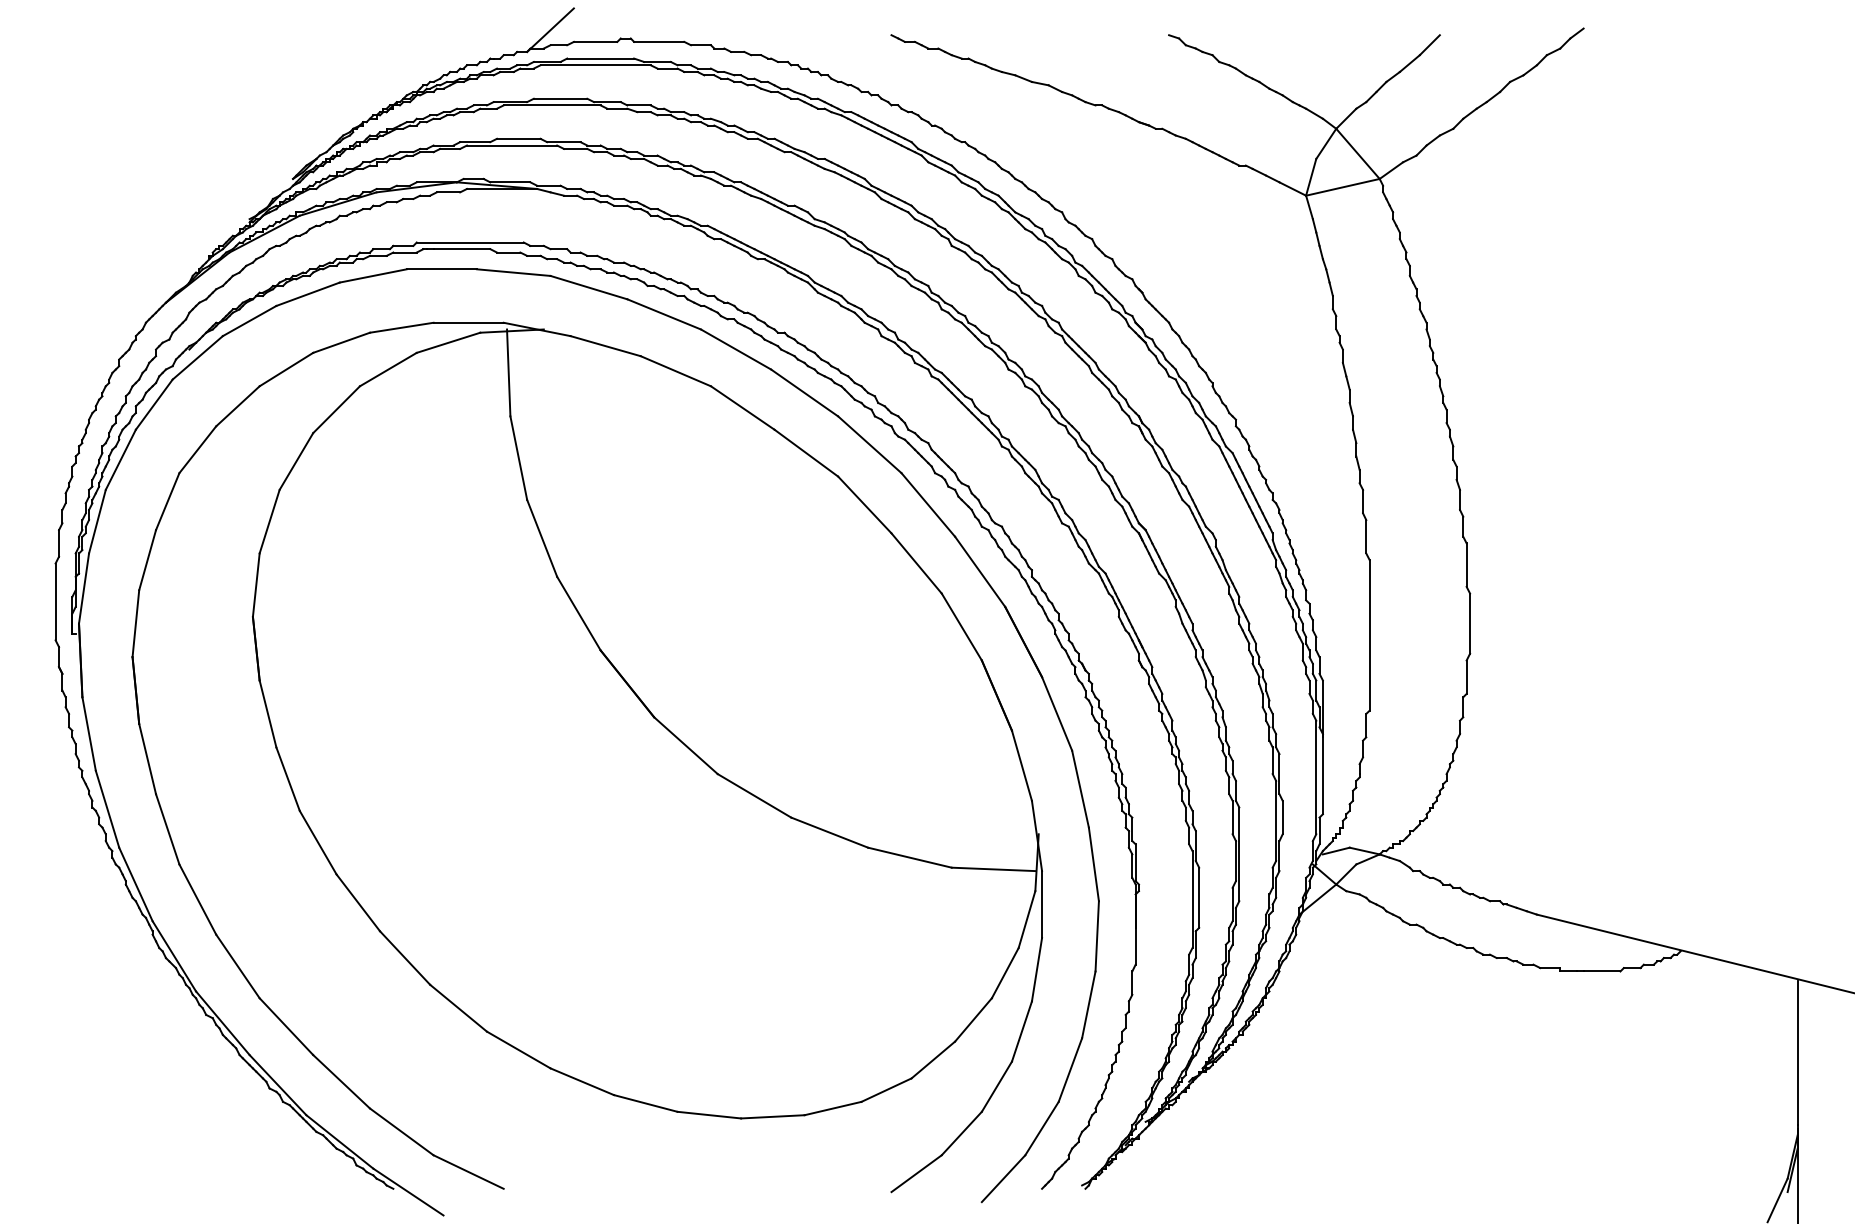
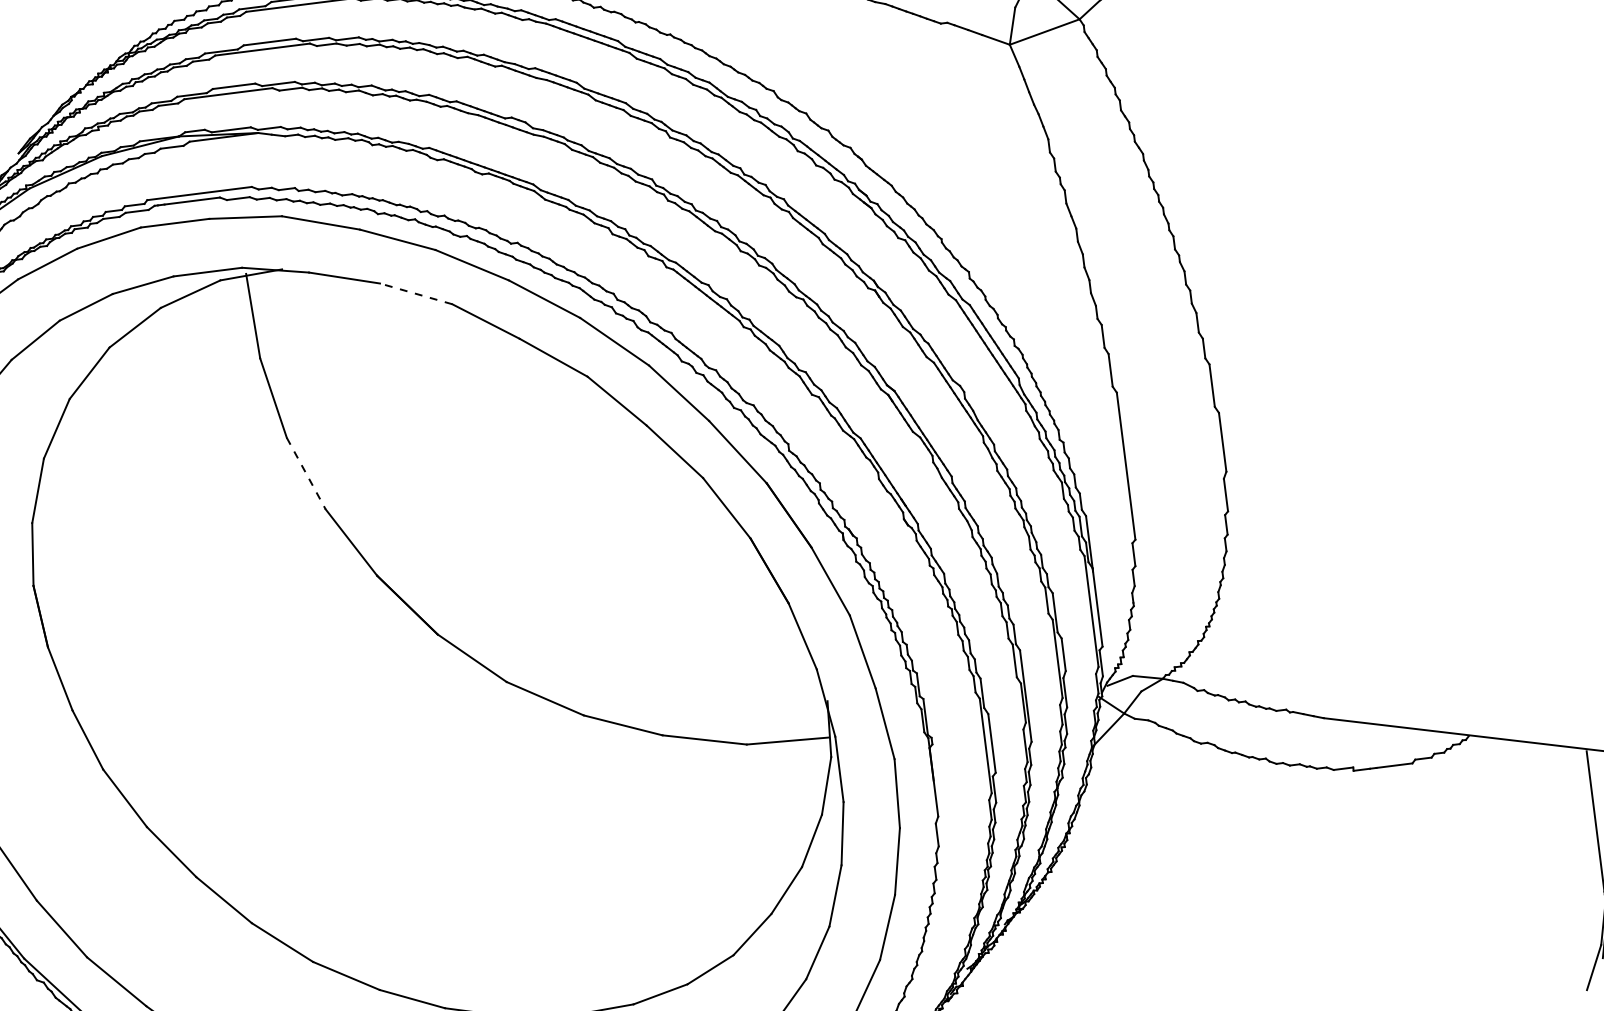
line: (675, 371) -> (415, 294), solid -> dashed
line: (542, 538) -> (306, 473), solid -> dashed

